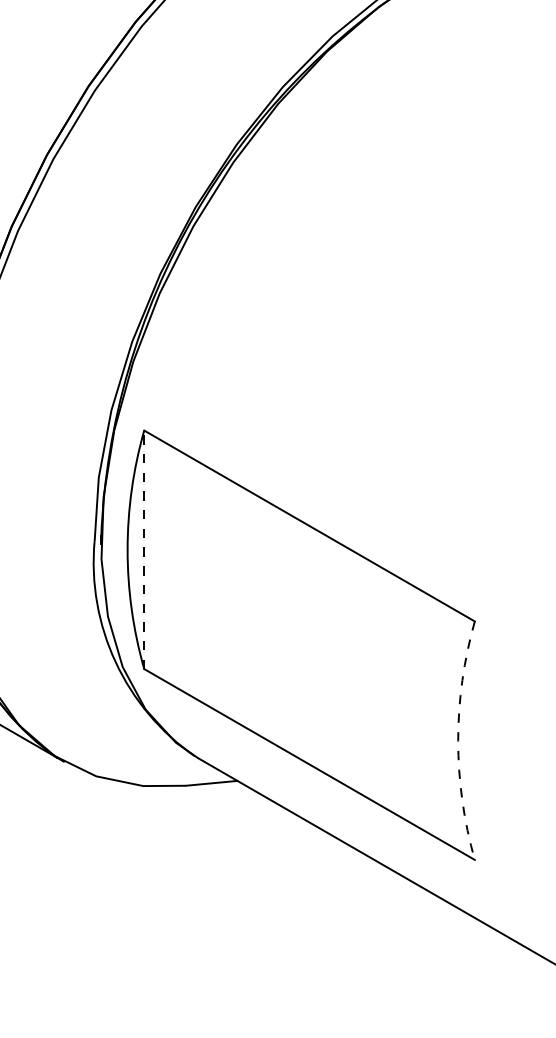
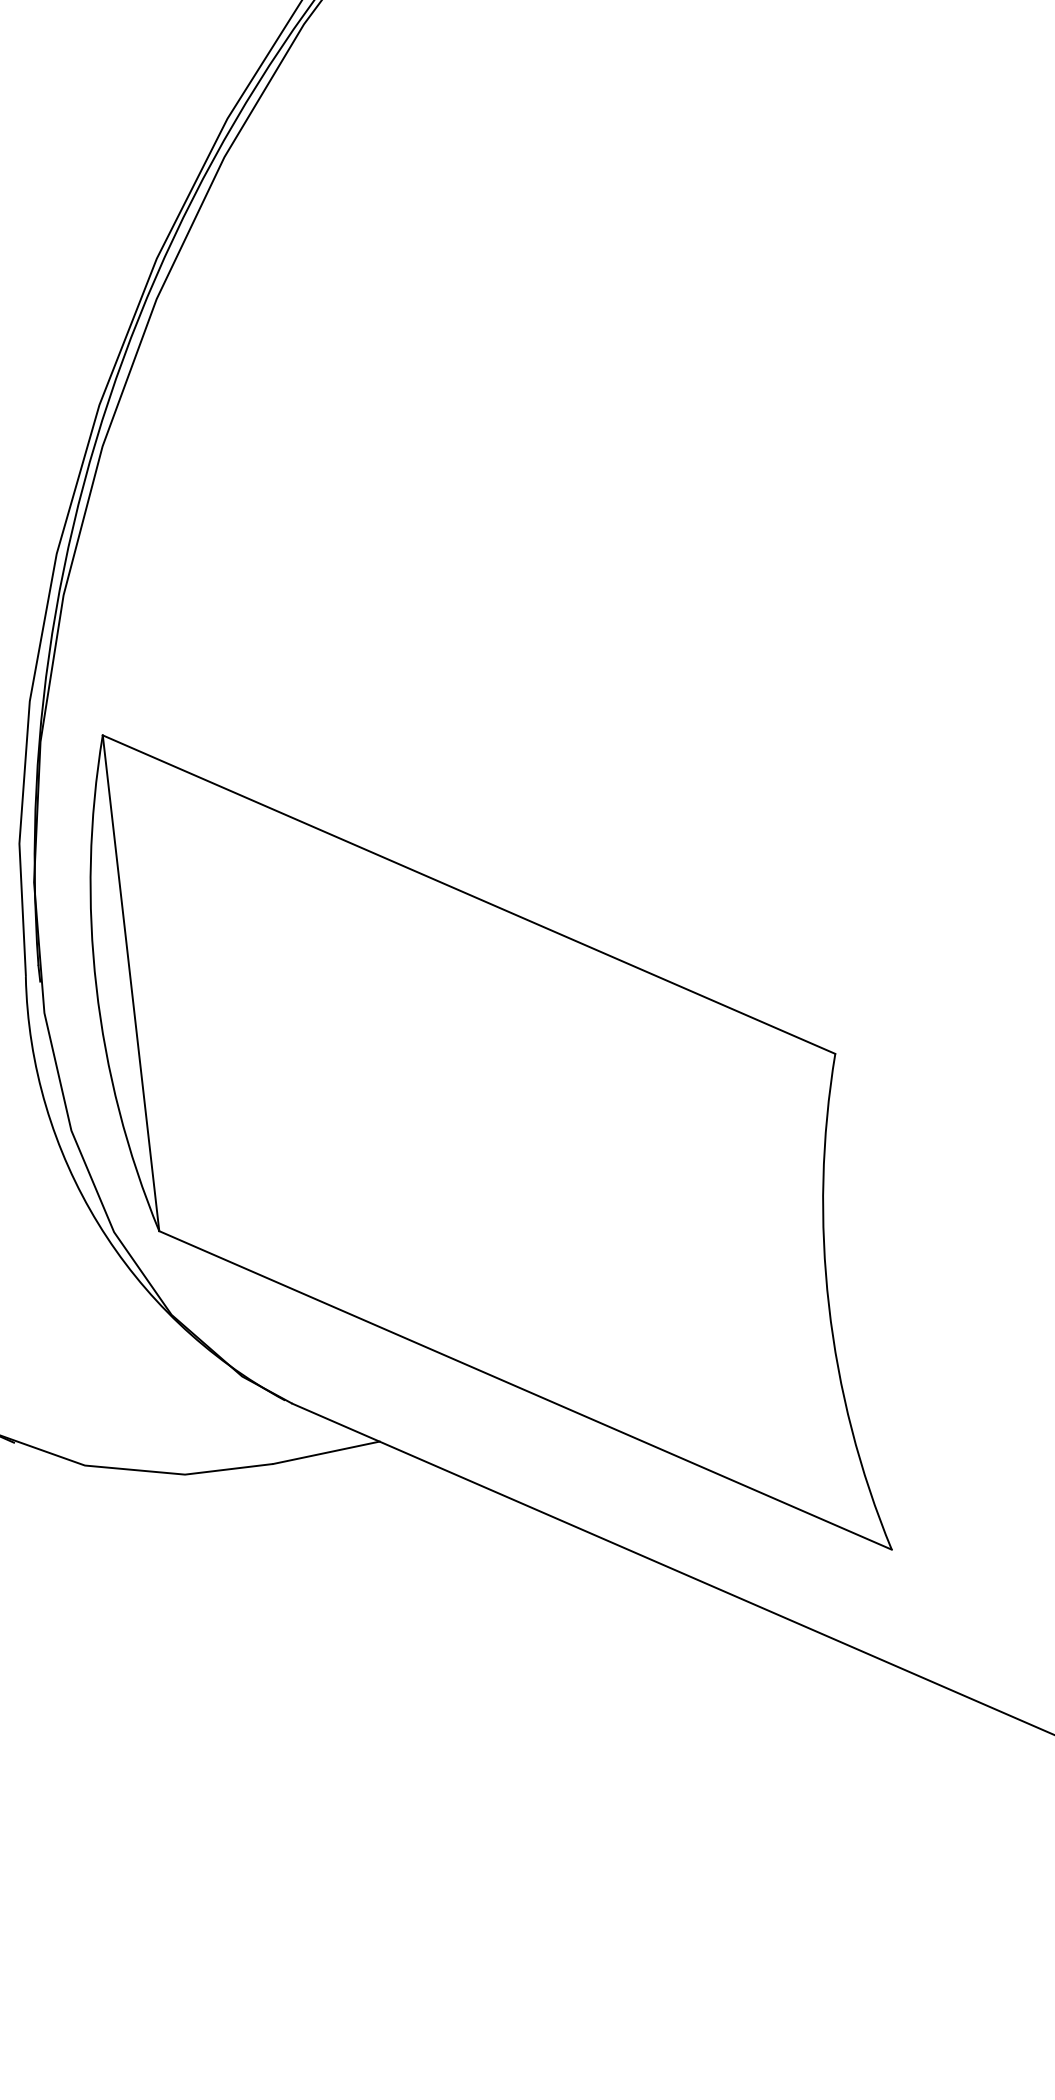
line: (144, 549) -> (131, 982), dashed -> solid
arc: (458, 740) -> (829, 1305), dashed -> solid

